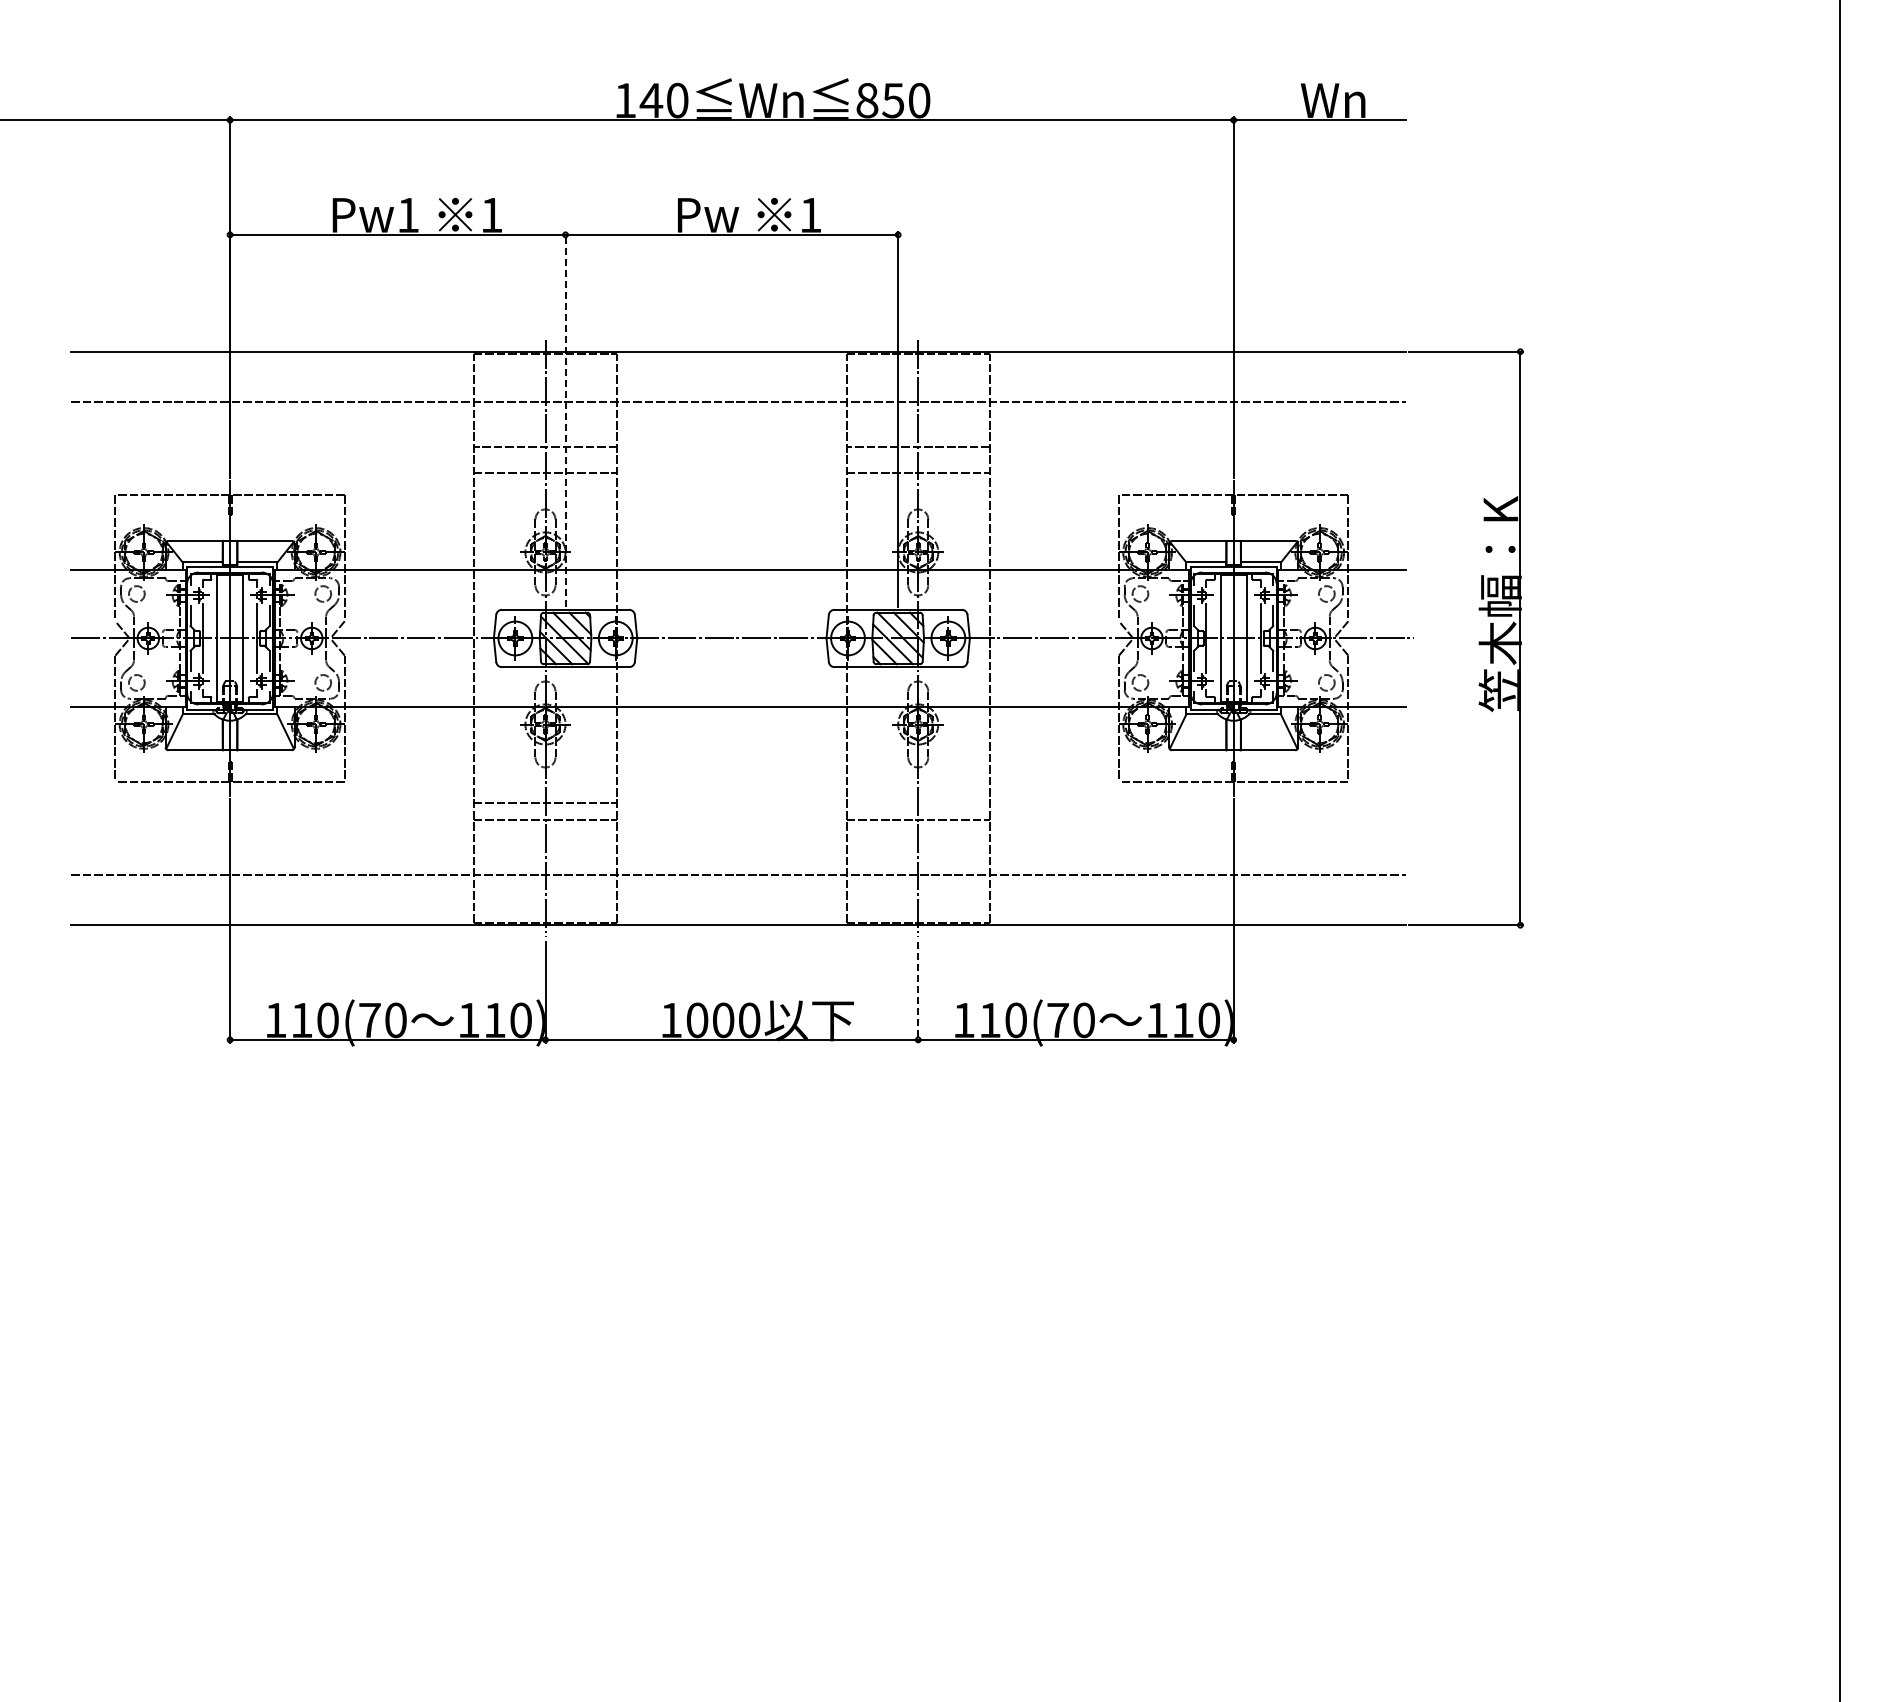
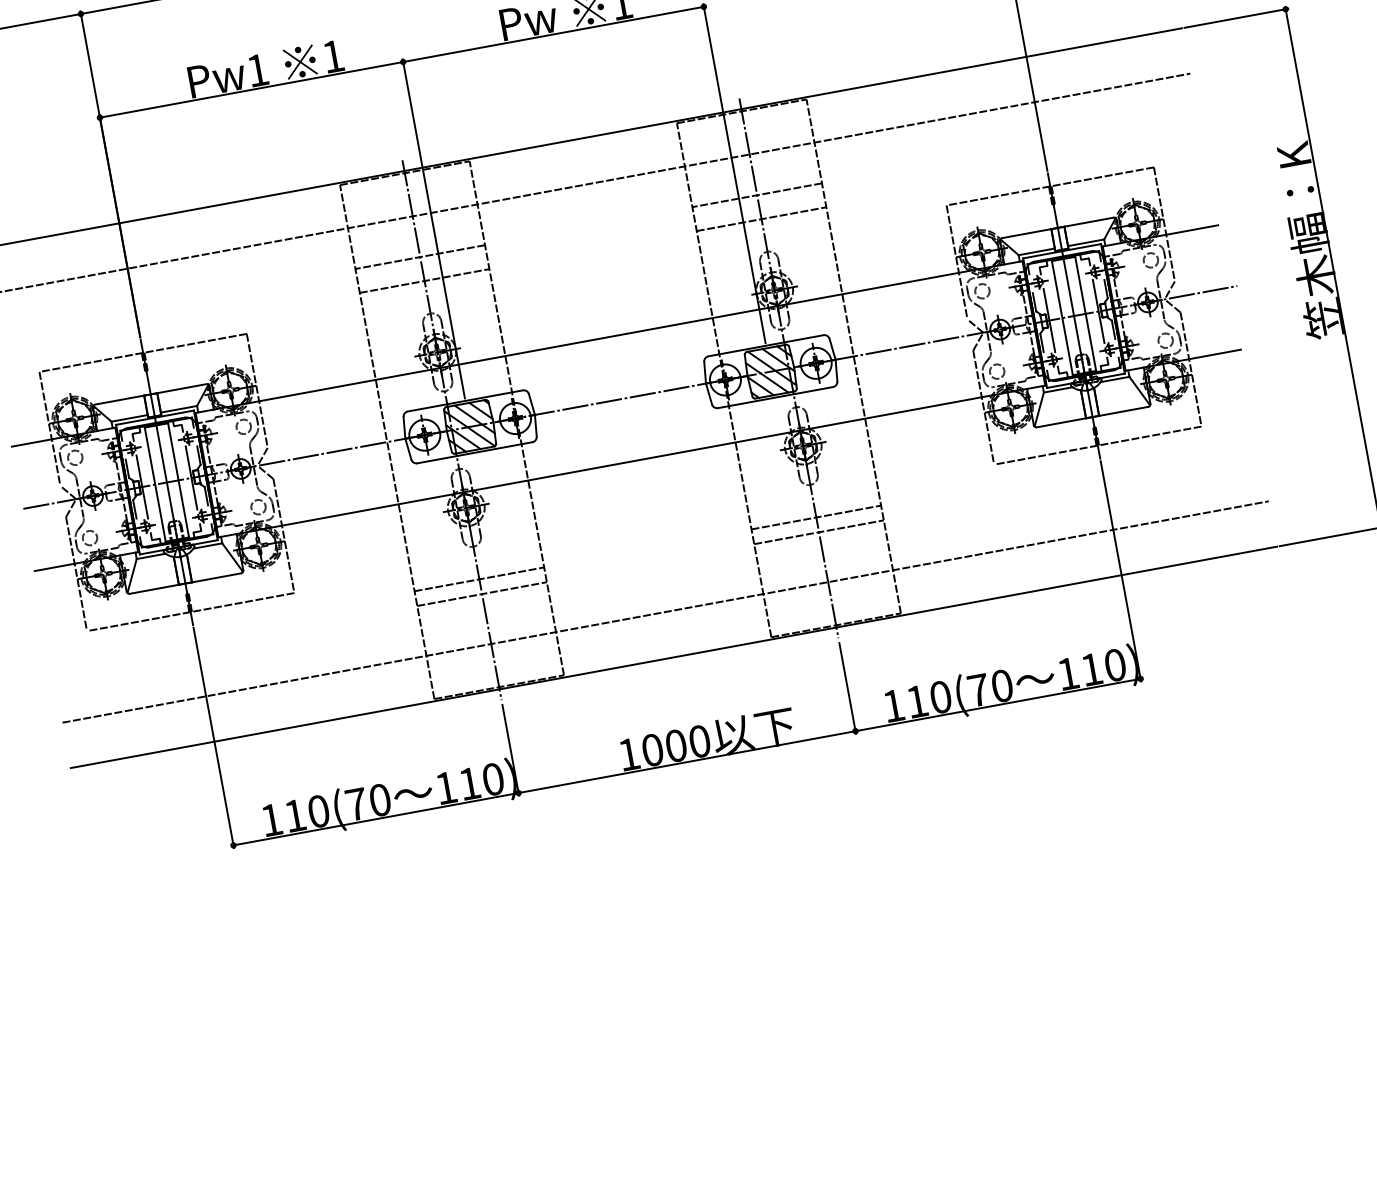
line: (565, 418) -> (433, 228), dashed -> solid
line: (917, 803) -> (815, 517), added
line: (918, 993) -> (848, 689), dashed -> solid

